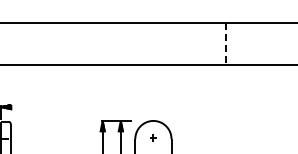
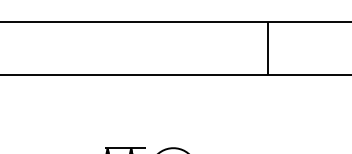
line: (226, 44) -> (268, 49), dashed -> solid

